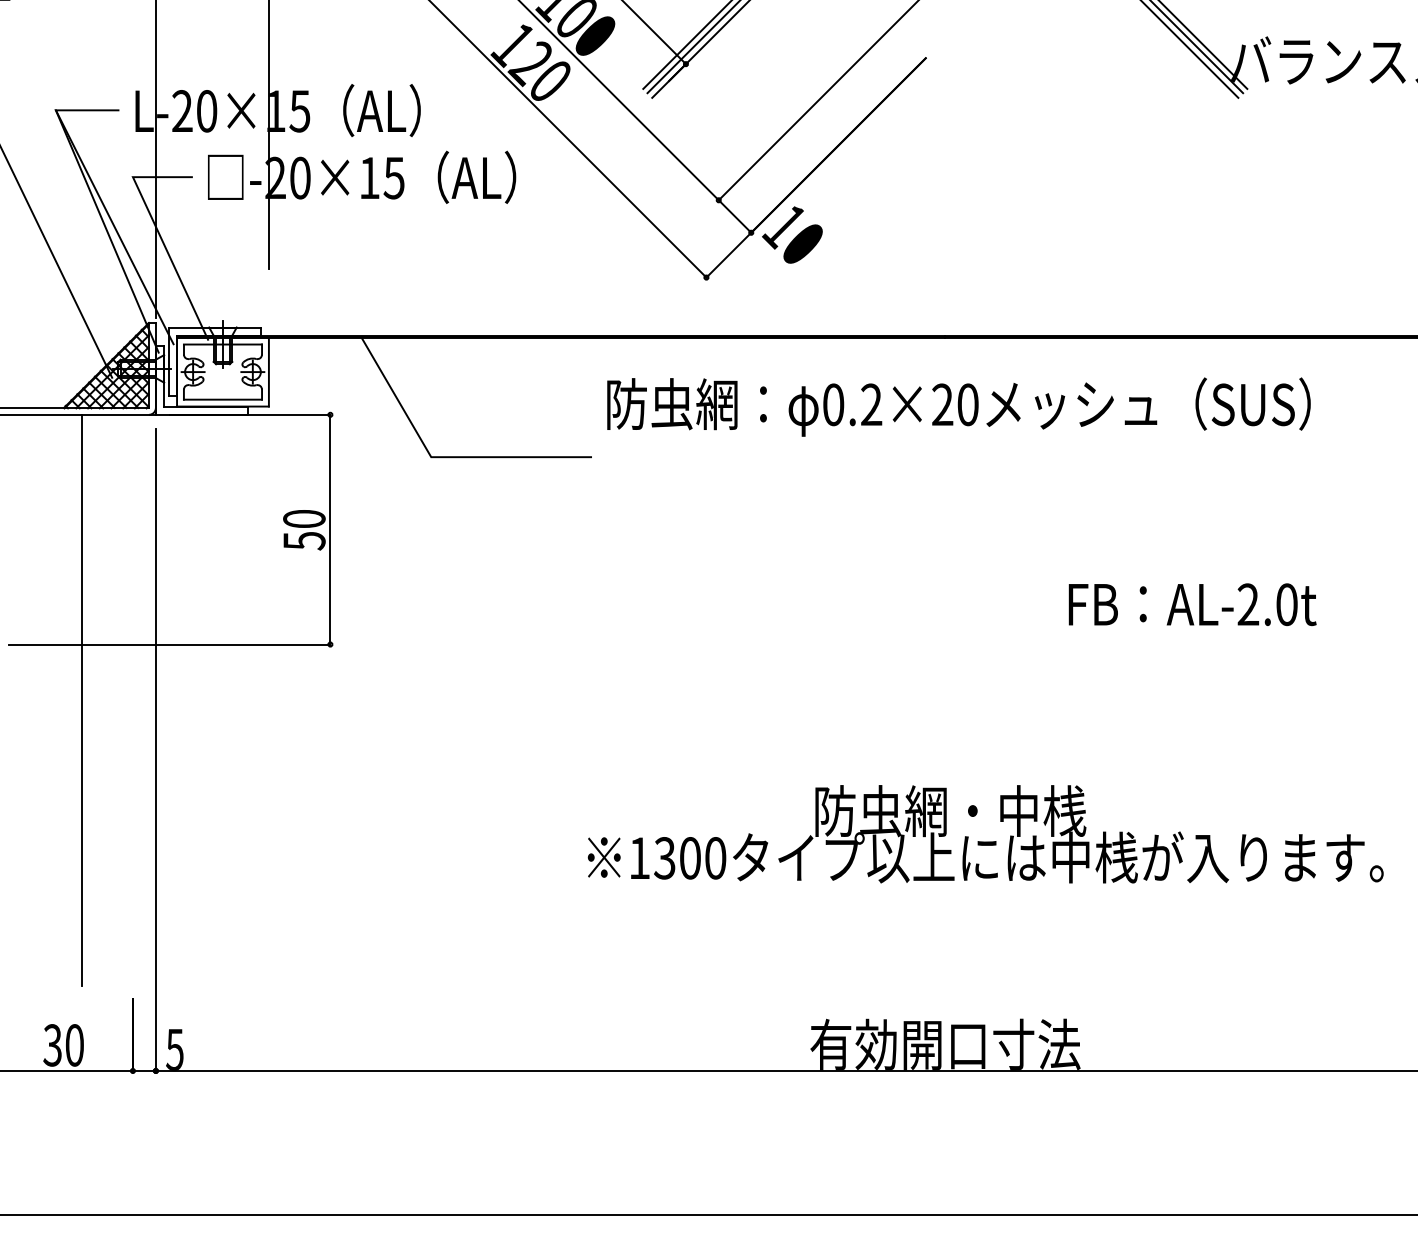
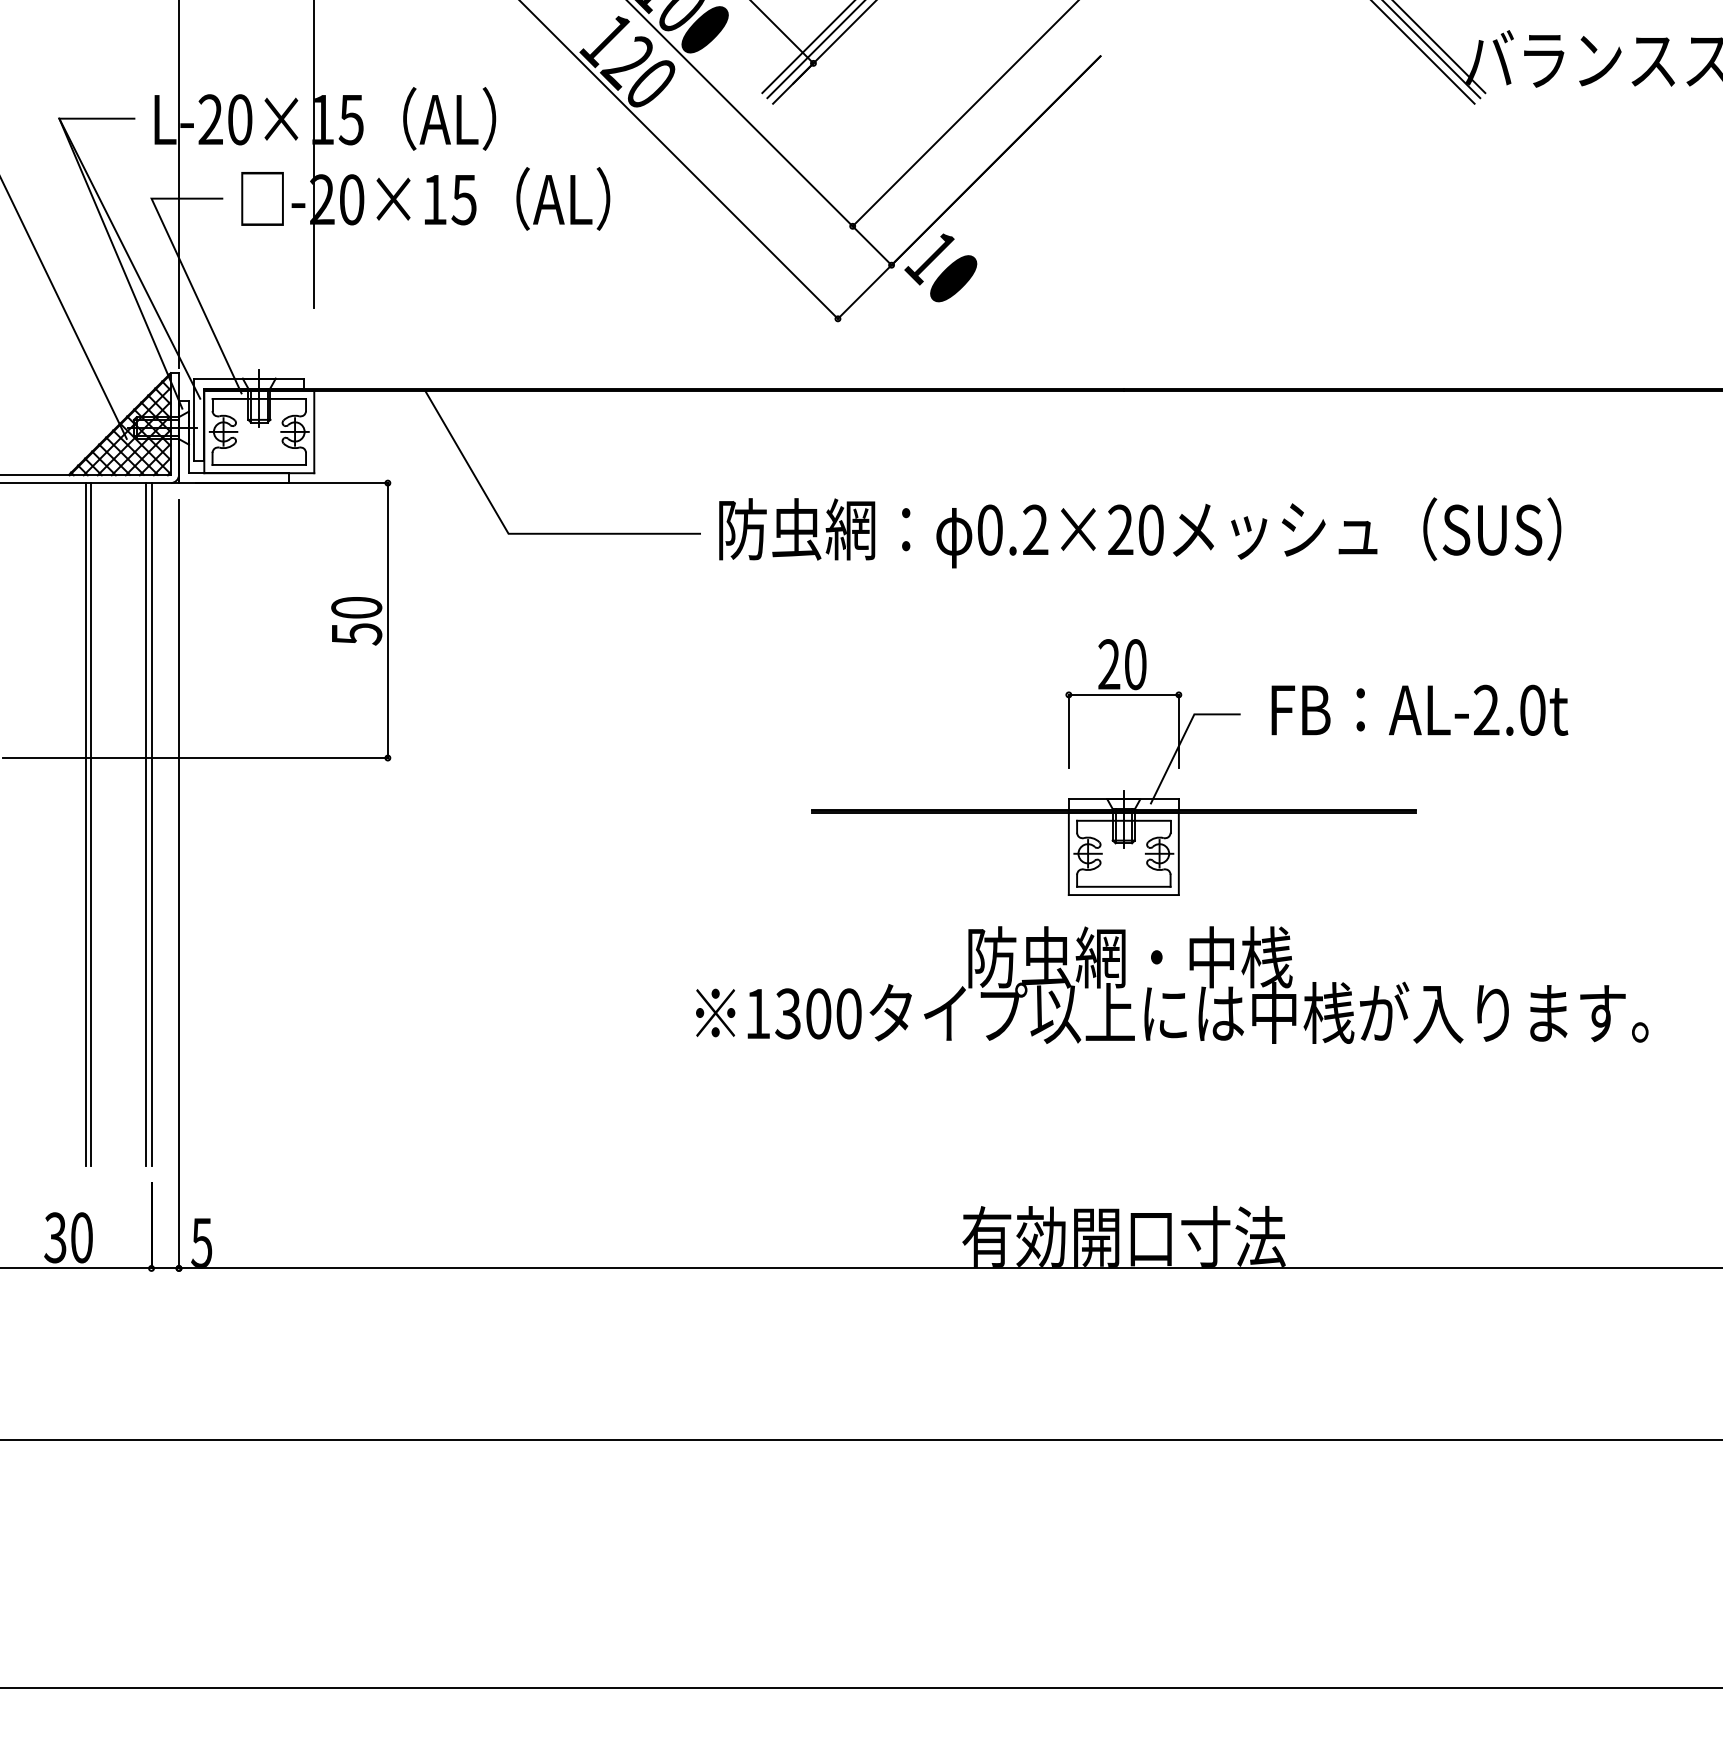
text: (959, 406) -> (1140, 532), moved
part: (945, 671) -> (1123, 790), added
line: (77, 700) -> (85, 824), added
line: (128, 700) -> (146, 824), added
line: (132, 700) -> (151, 824), added

